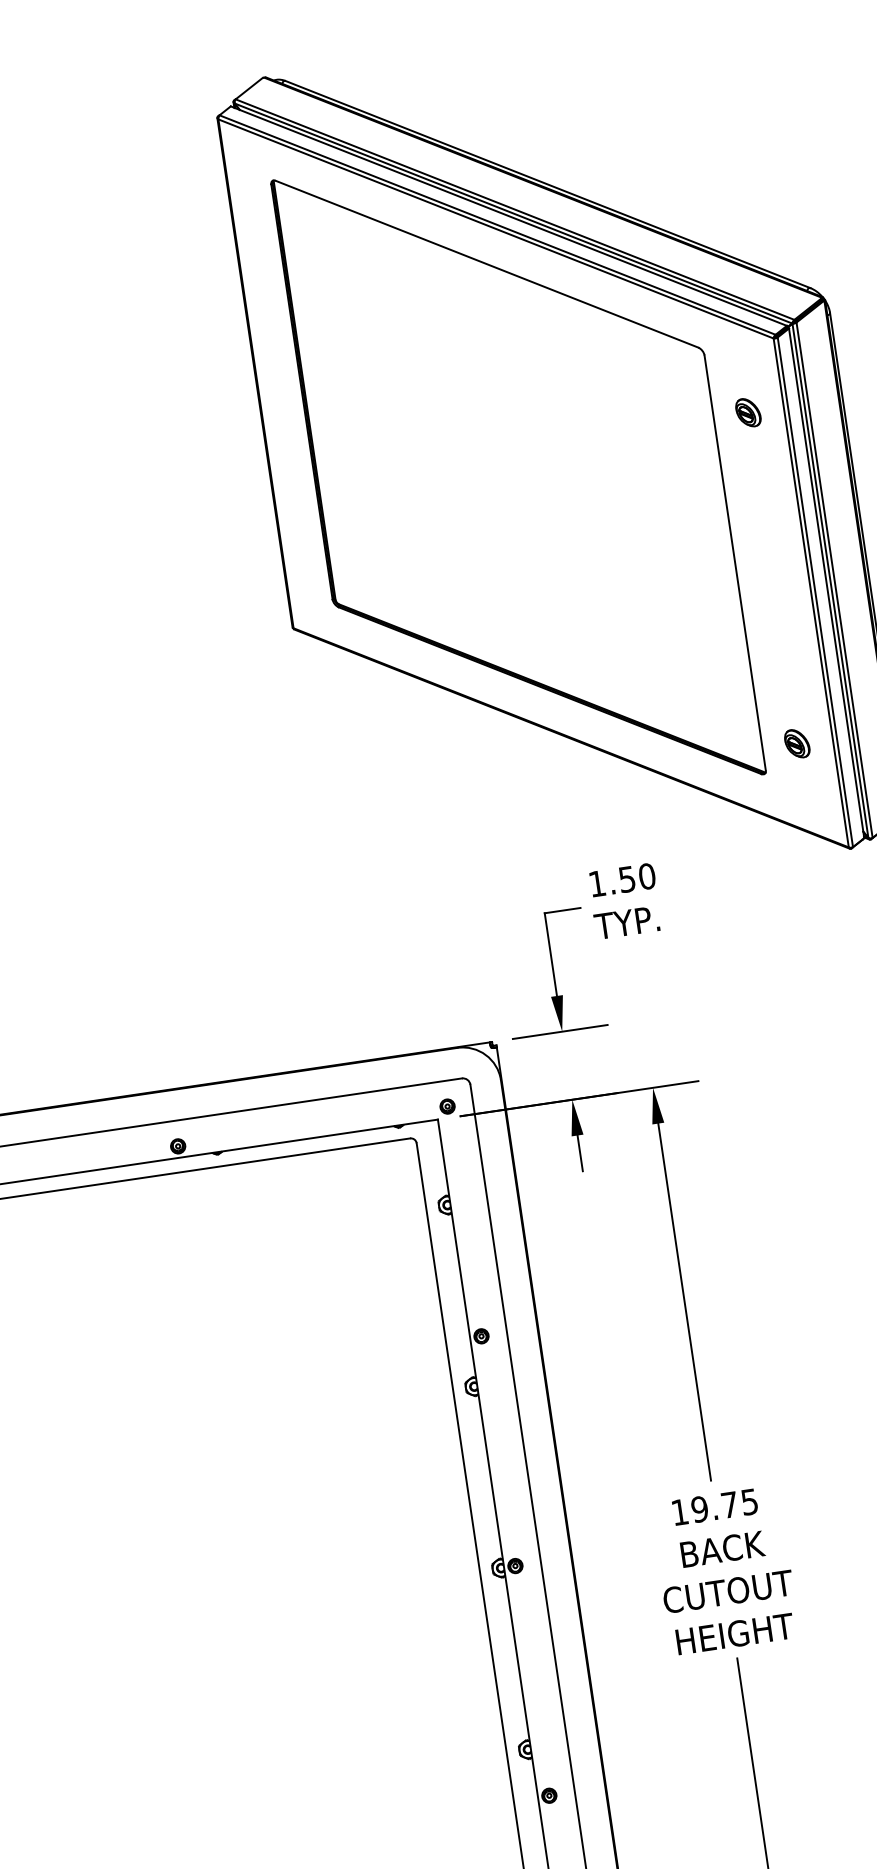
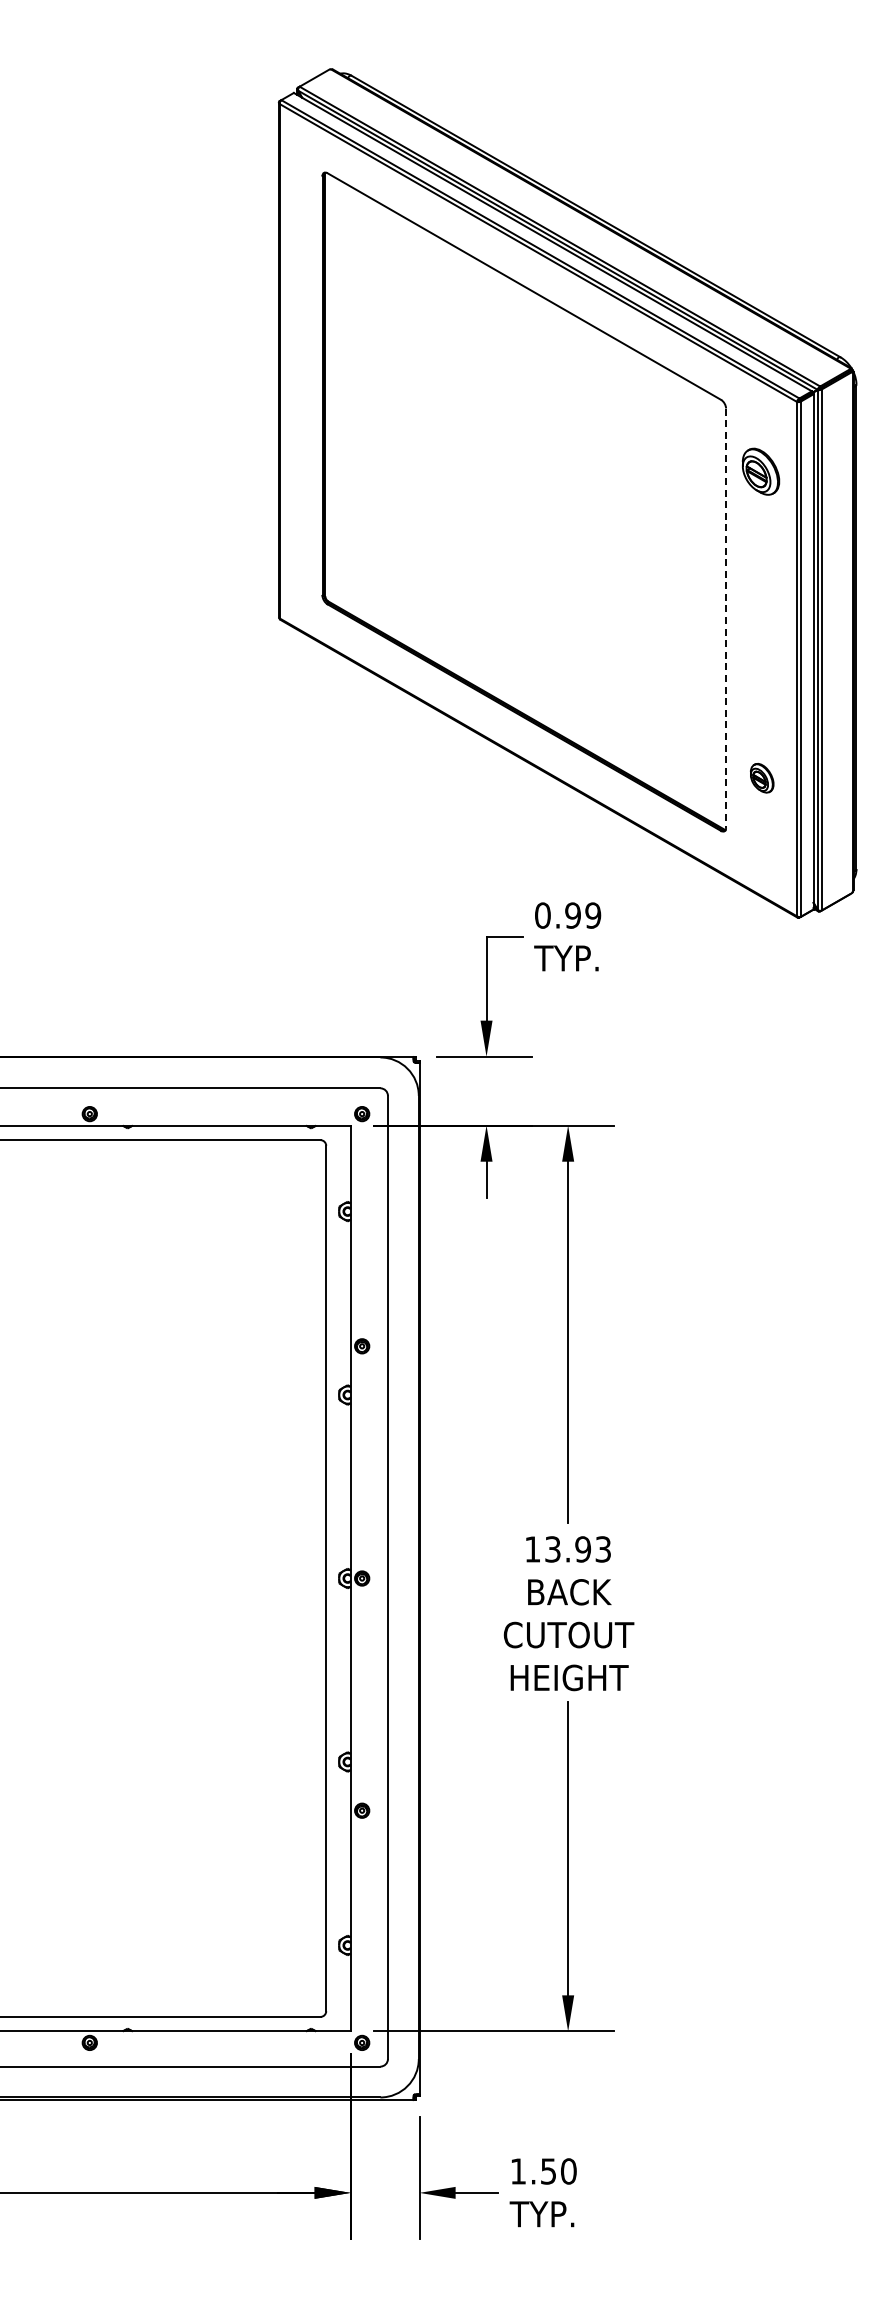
part: (748, 412) -> (761, 471), size x1.6
line: (735, 563) -> (726, 618), solid -> dashed
part: (797, 743) -> (762, 778), moved
text: (622, 879) -> (568, 915), 1.50 -> 0.99
text: (724, 1505) -> (577, 1549), 19.75 -> 13.93

